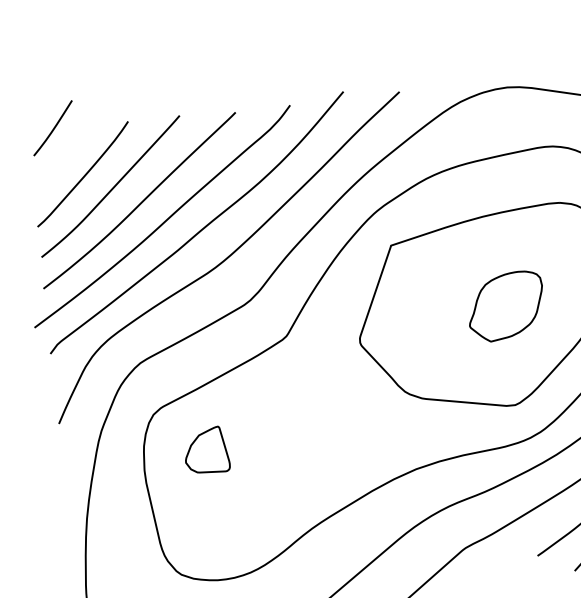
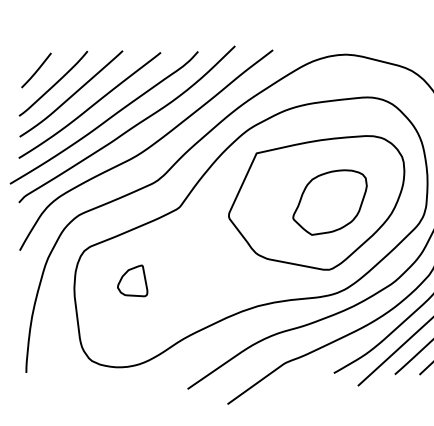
line: (53, 128) -> (36, 70), moved
part: (505, 306) -> (329, 202), size x1.43
part: (206, 449) -> (132, 280), moved

